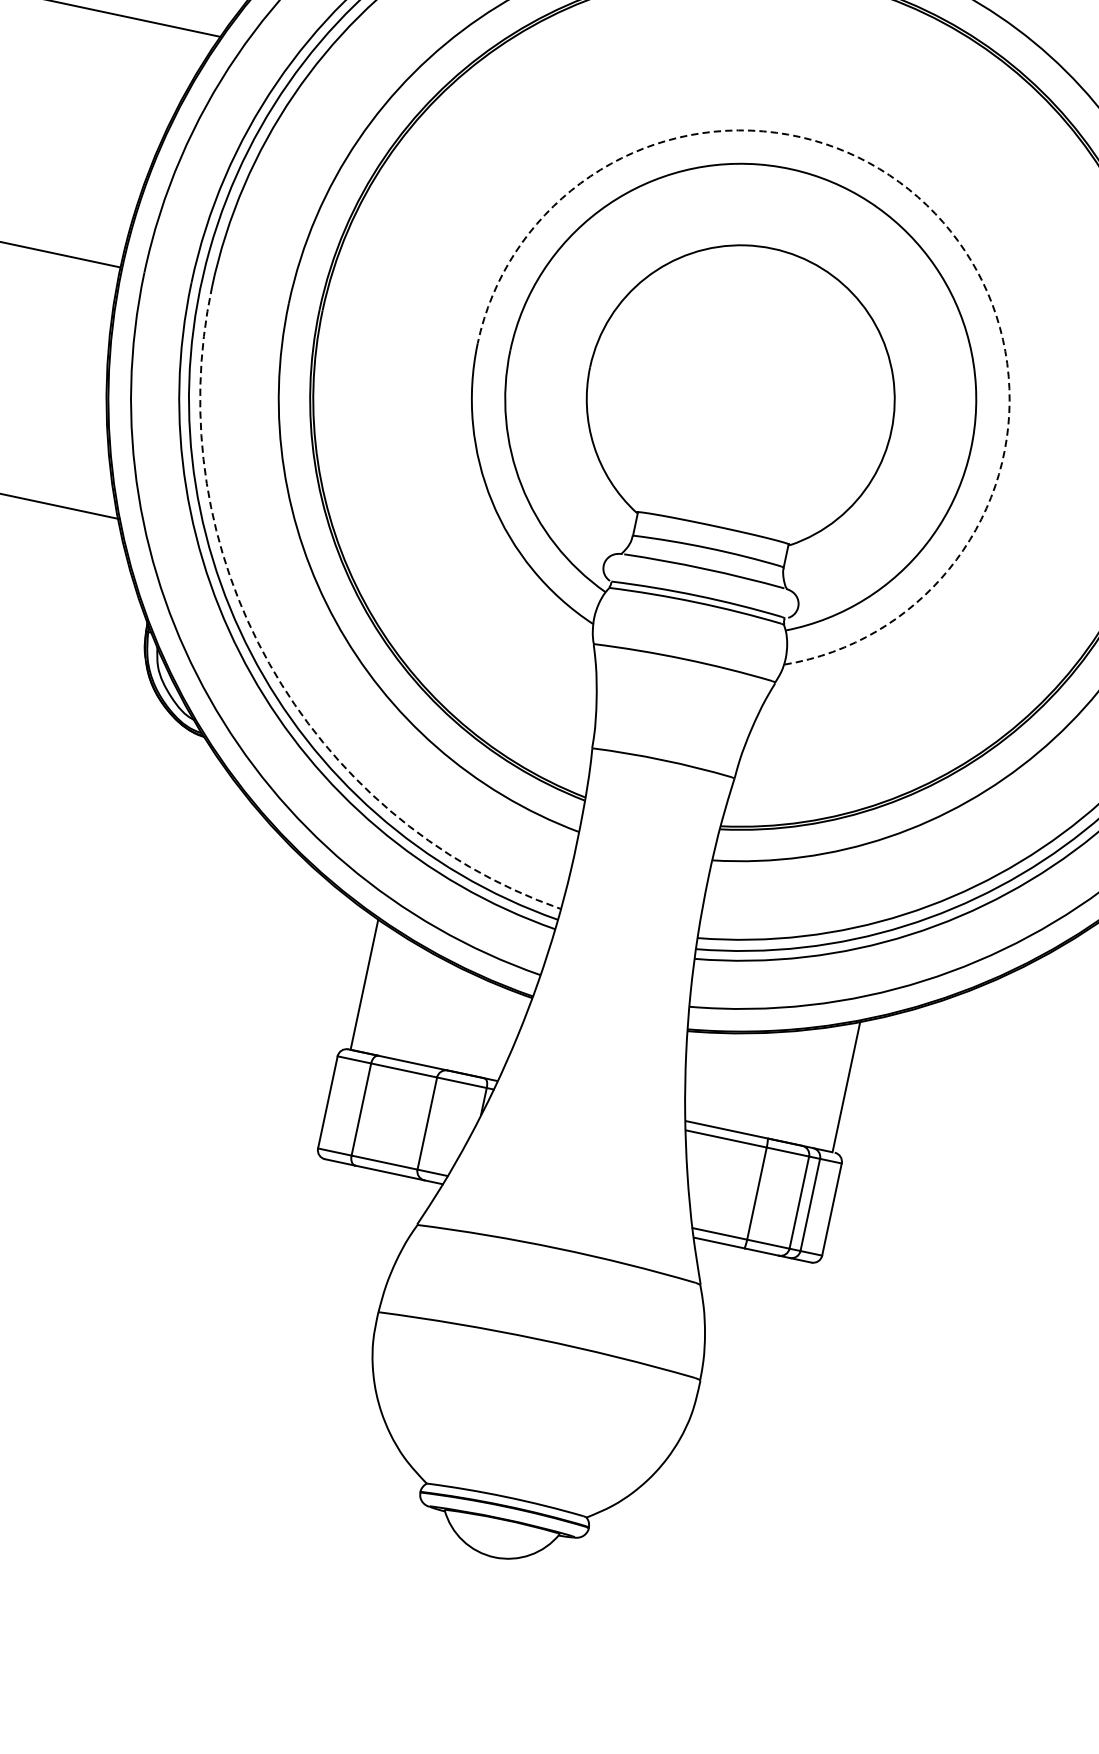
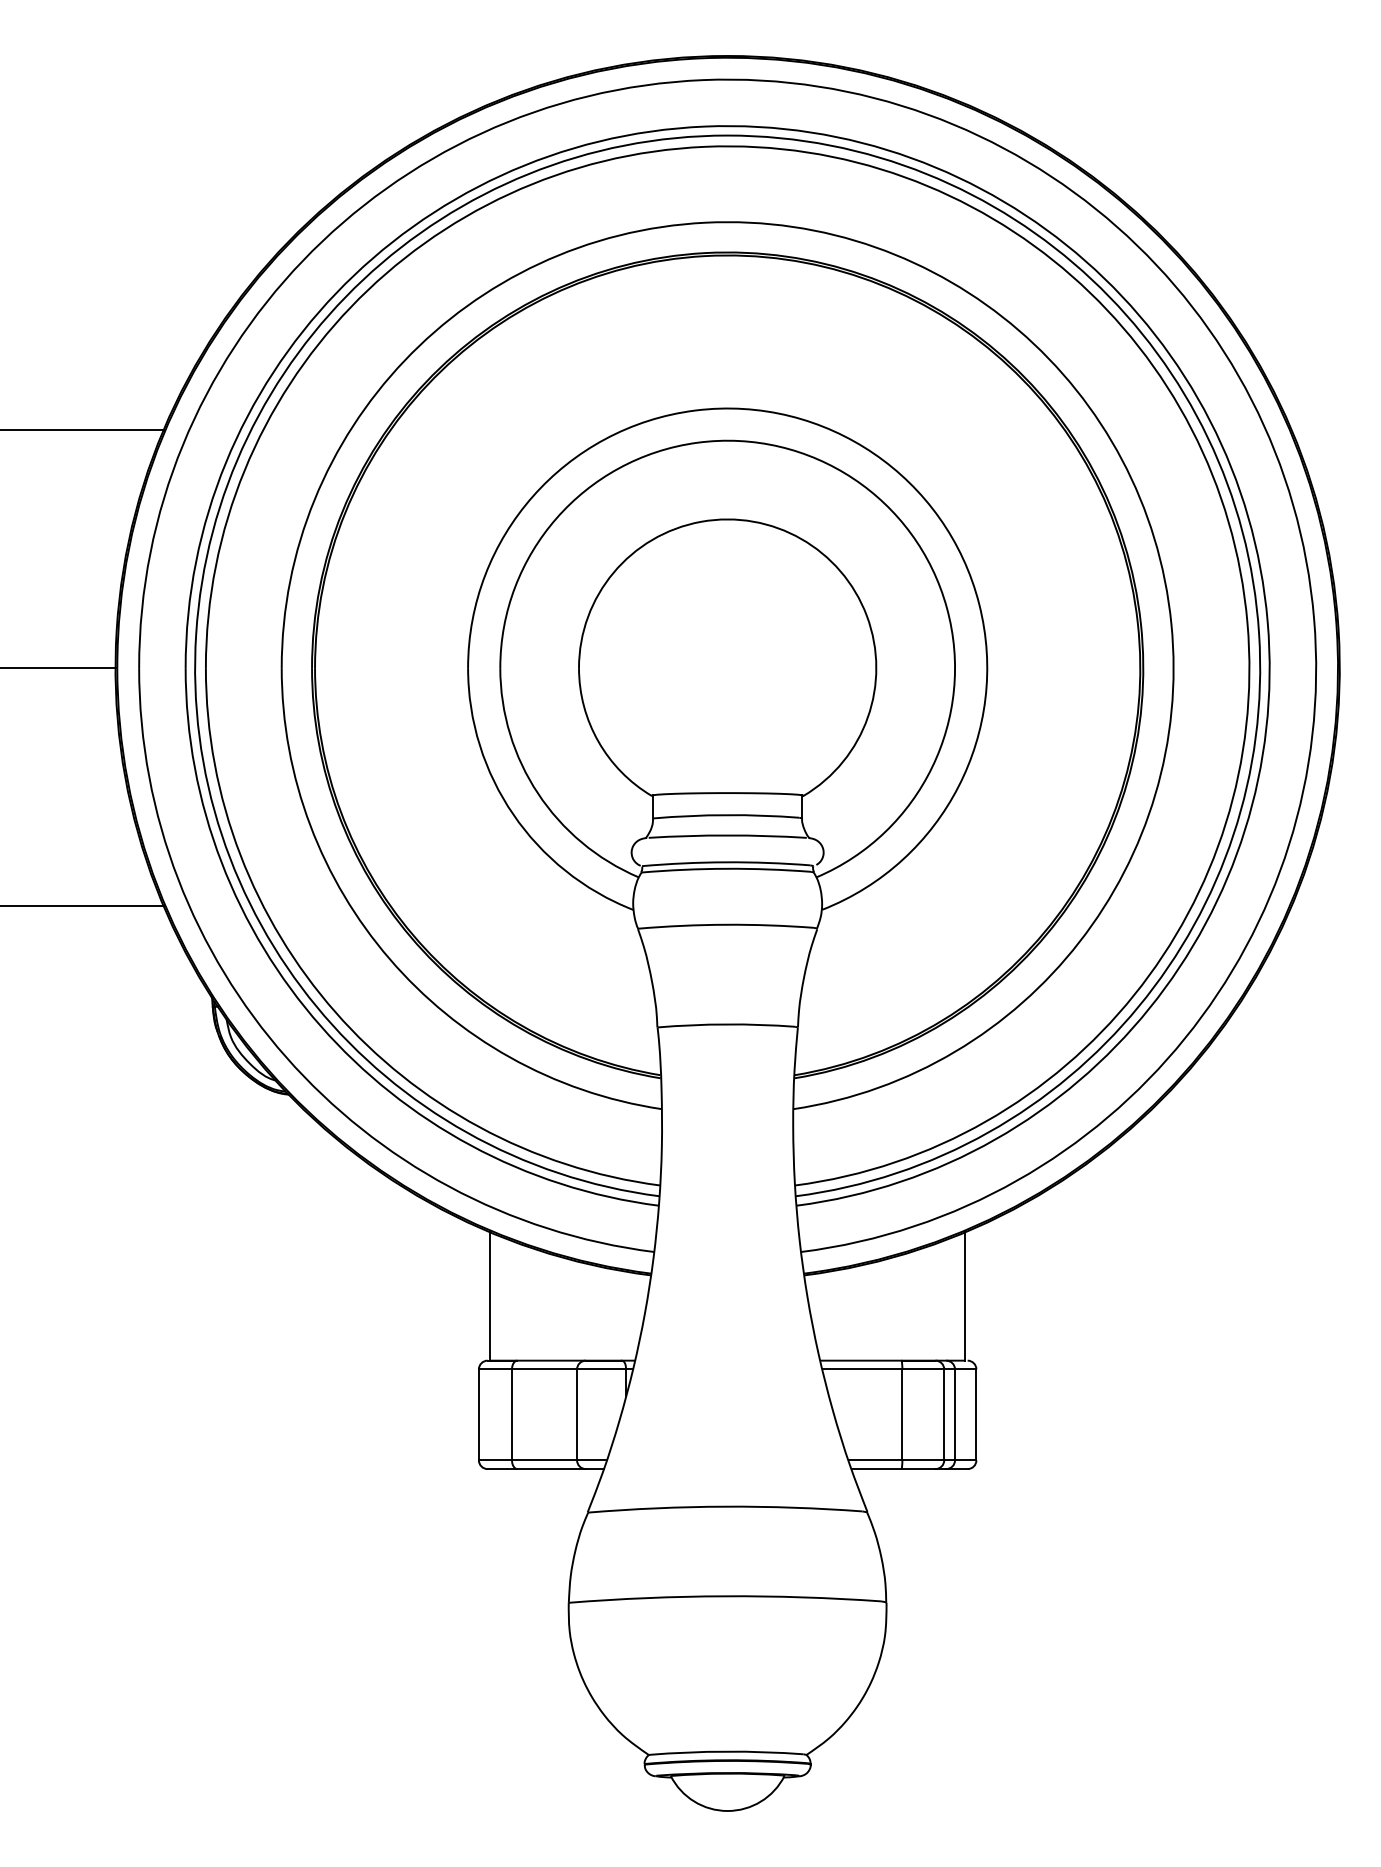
arc: (934, 213) -> (873, 453), dashed -> solid
arc: (269, 663) -> (335, 1012), dashed -> solid

